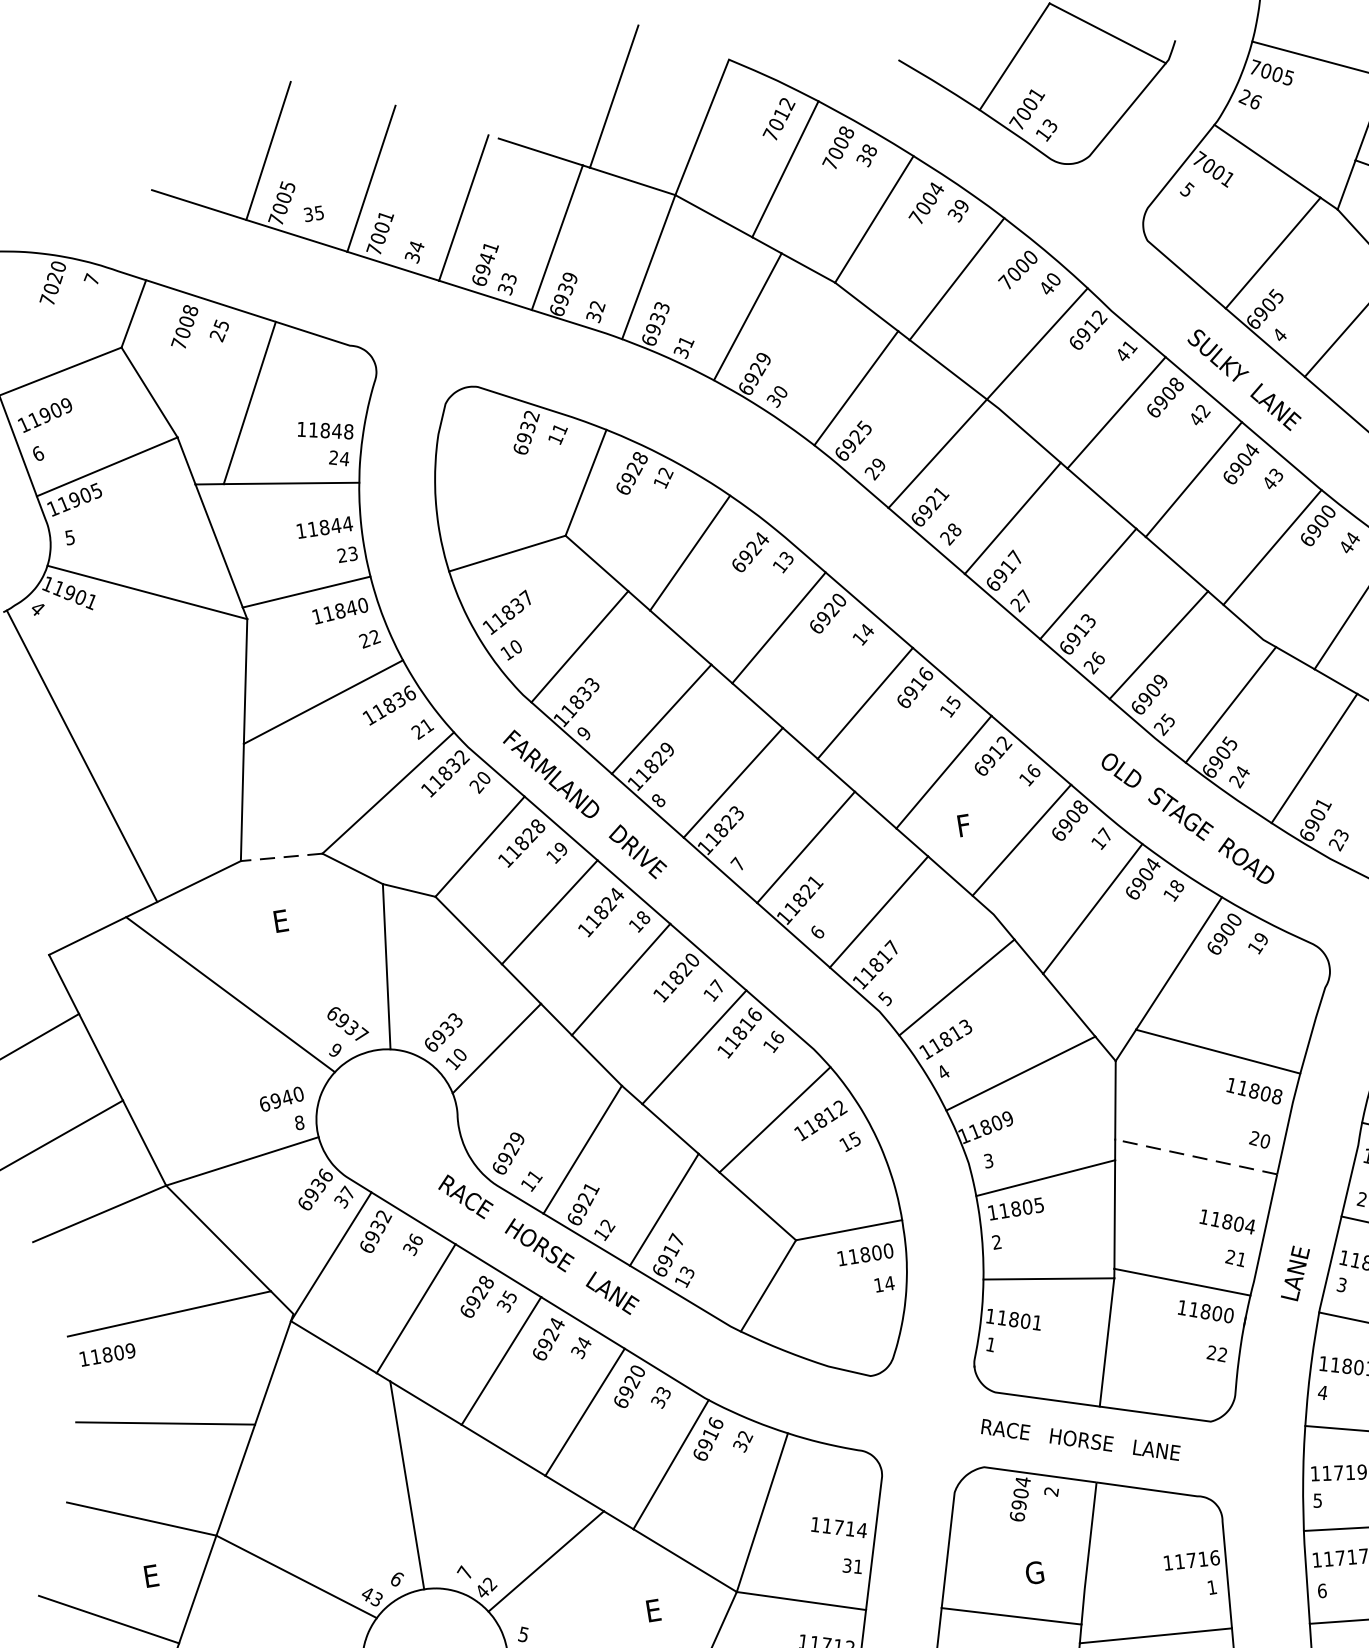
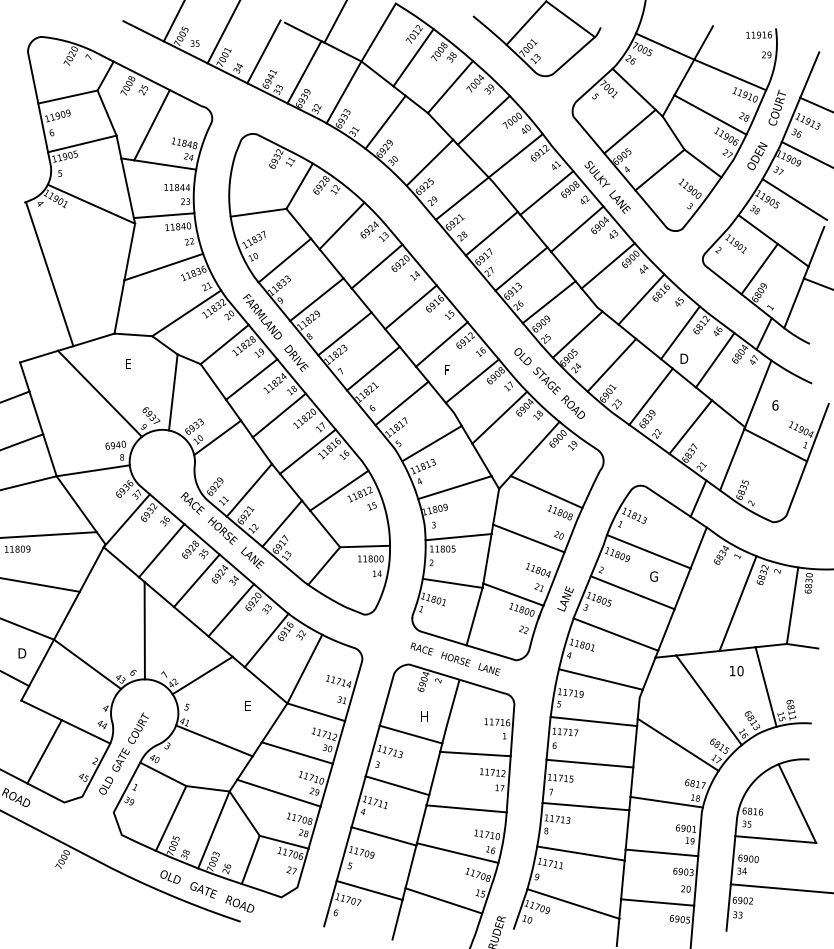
line: (281, 856) -> (133, 334), dashed -> solid
line: (1195, 1157) -> (528, 538), dashed -> solid
text: (1034, 1572) -> (424, 716), G -> H
text: (153, 1575) -> (22, 653), E -> D

